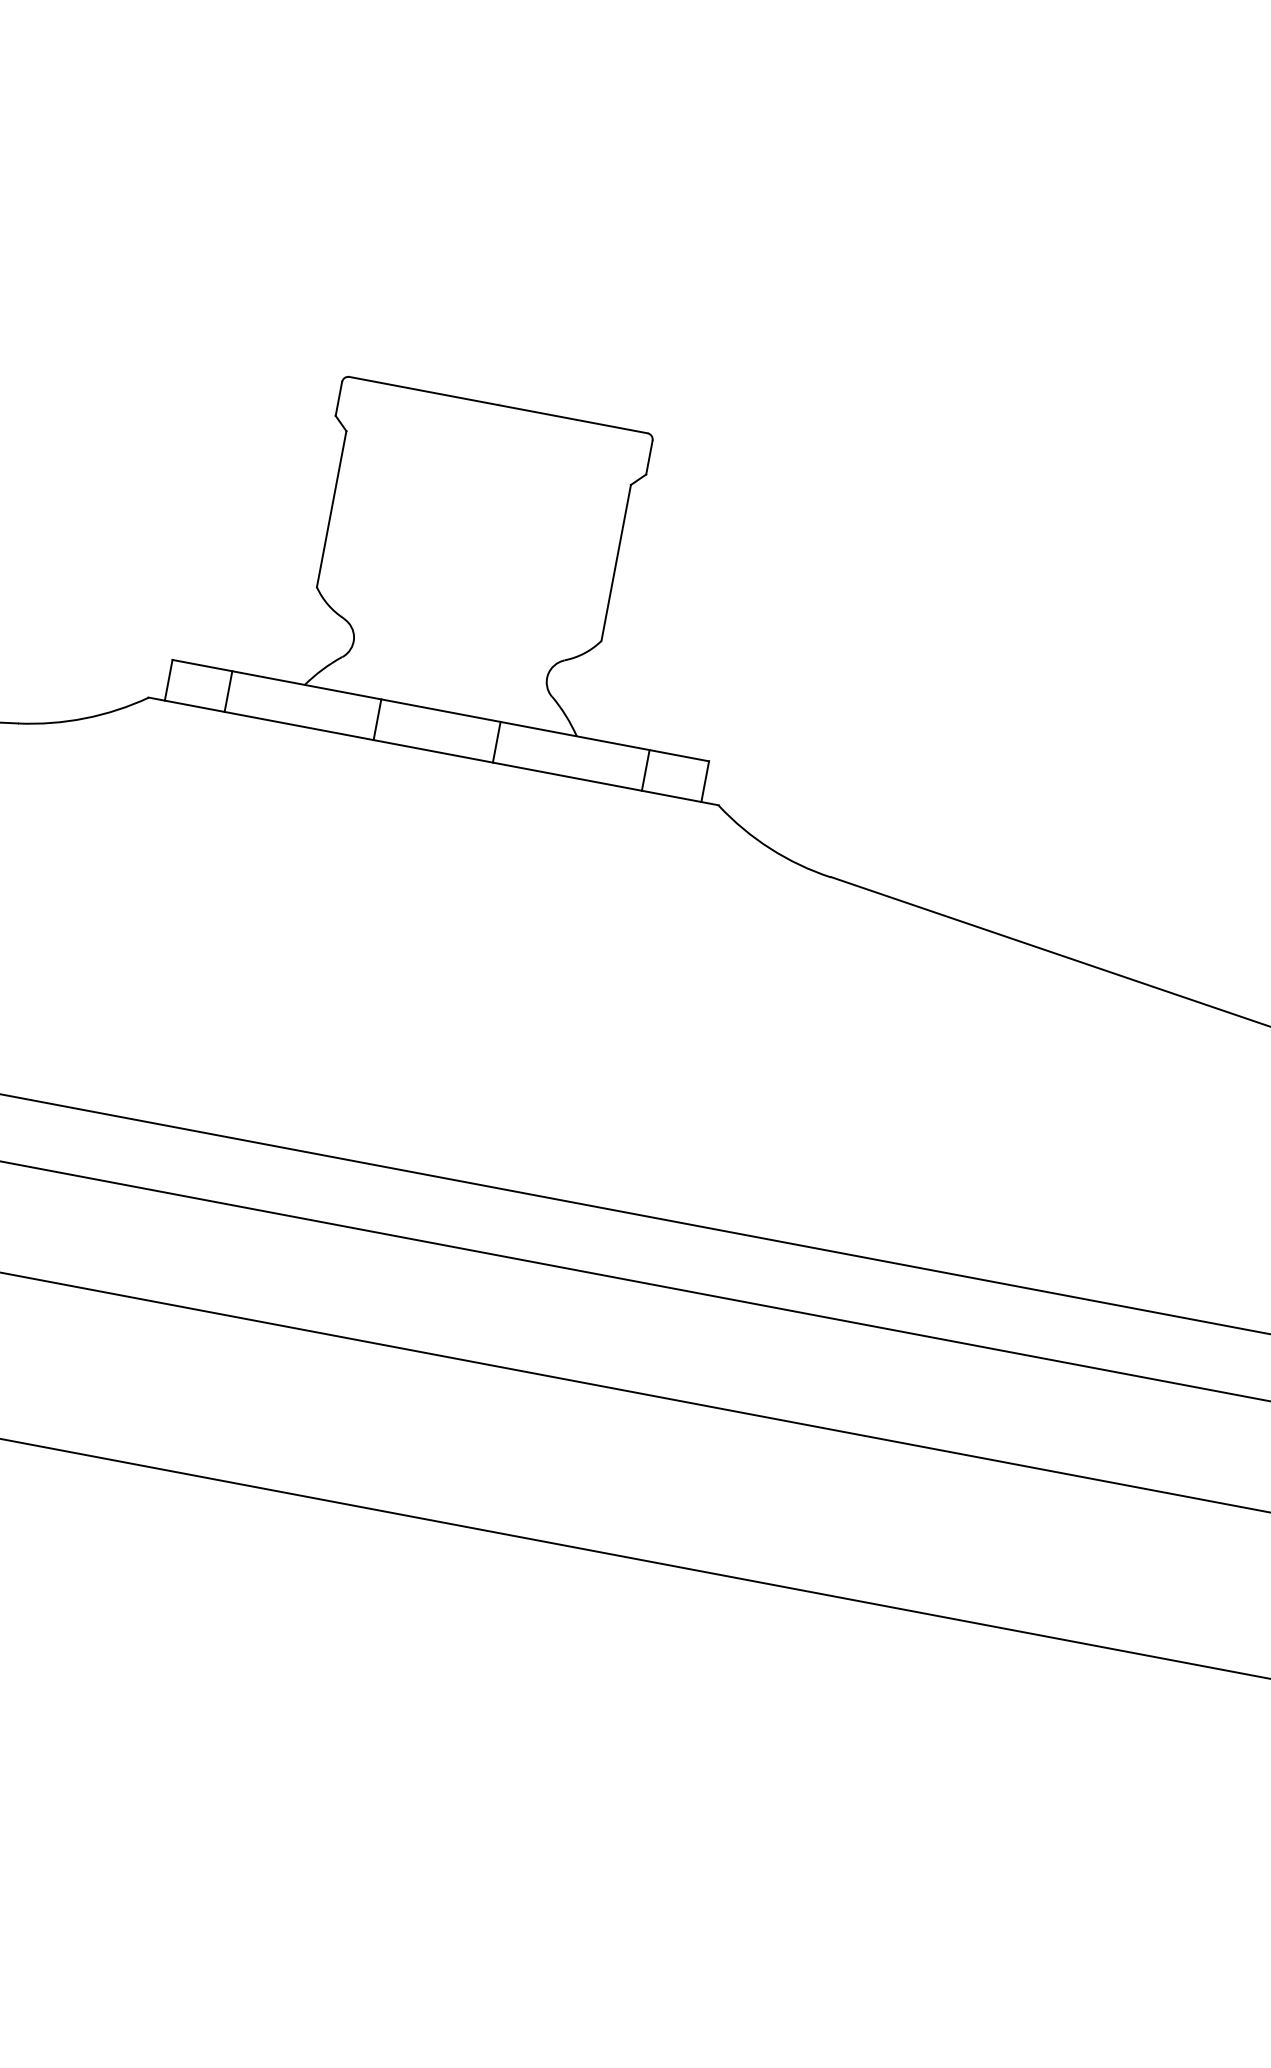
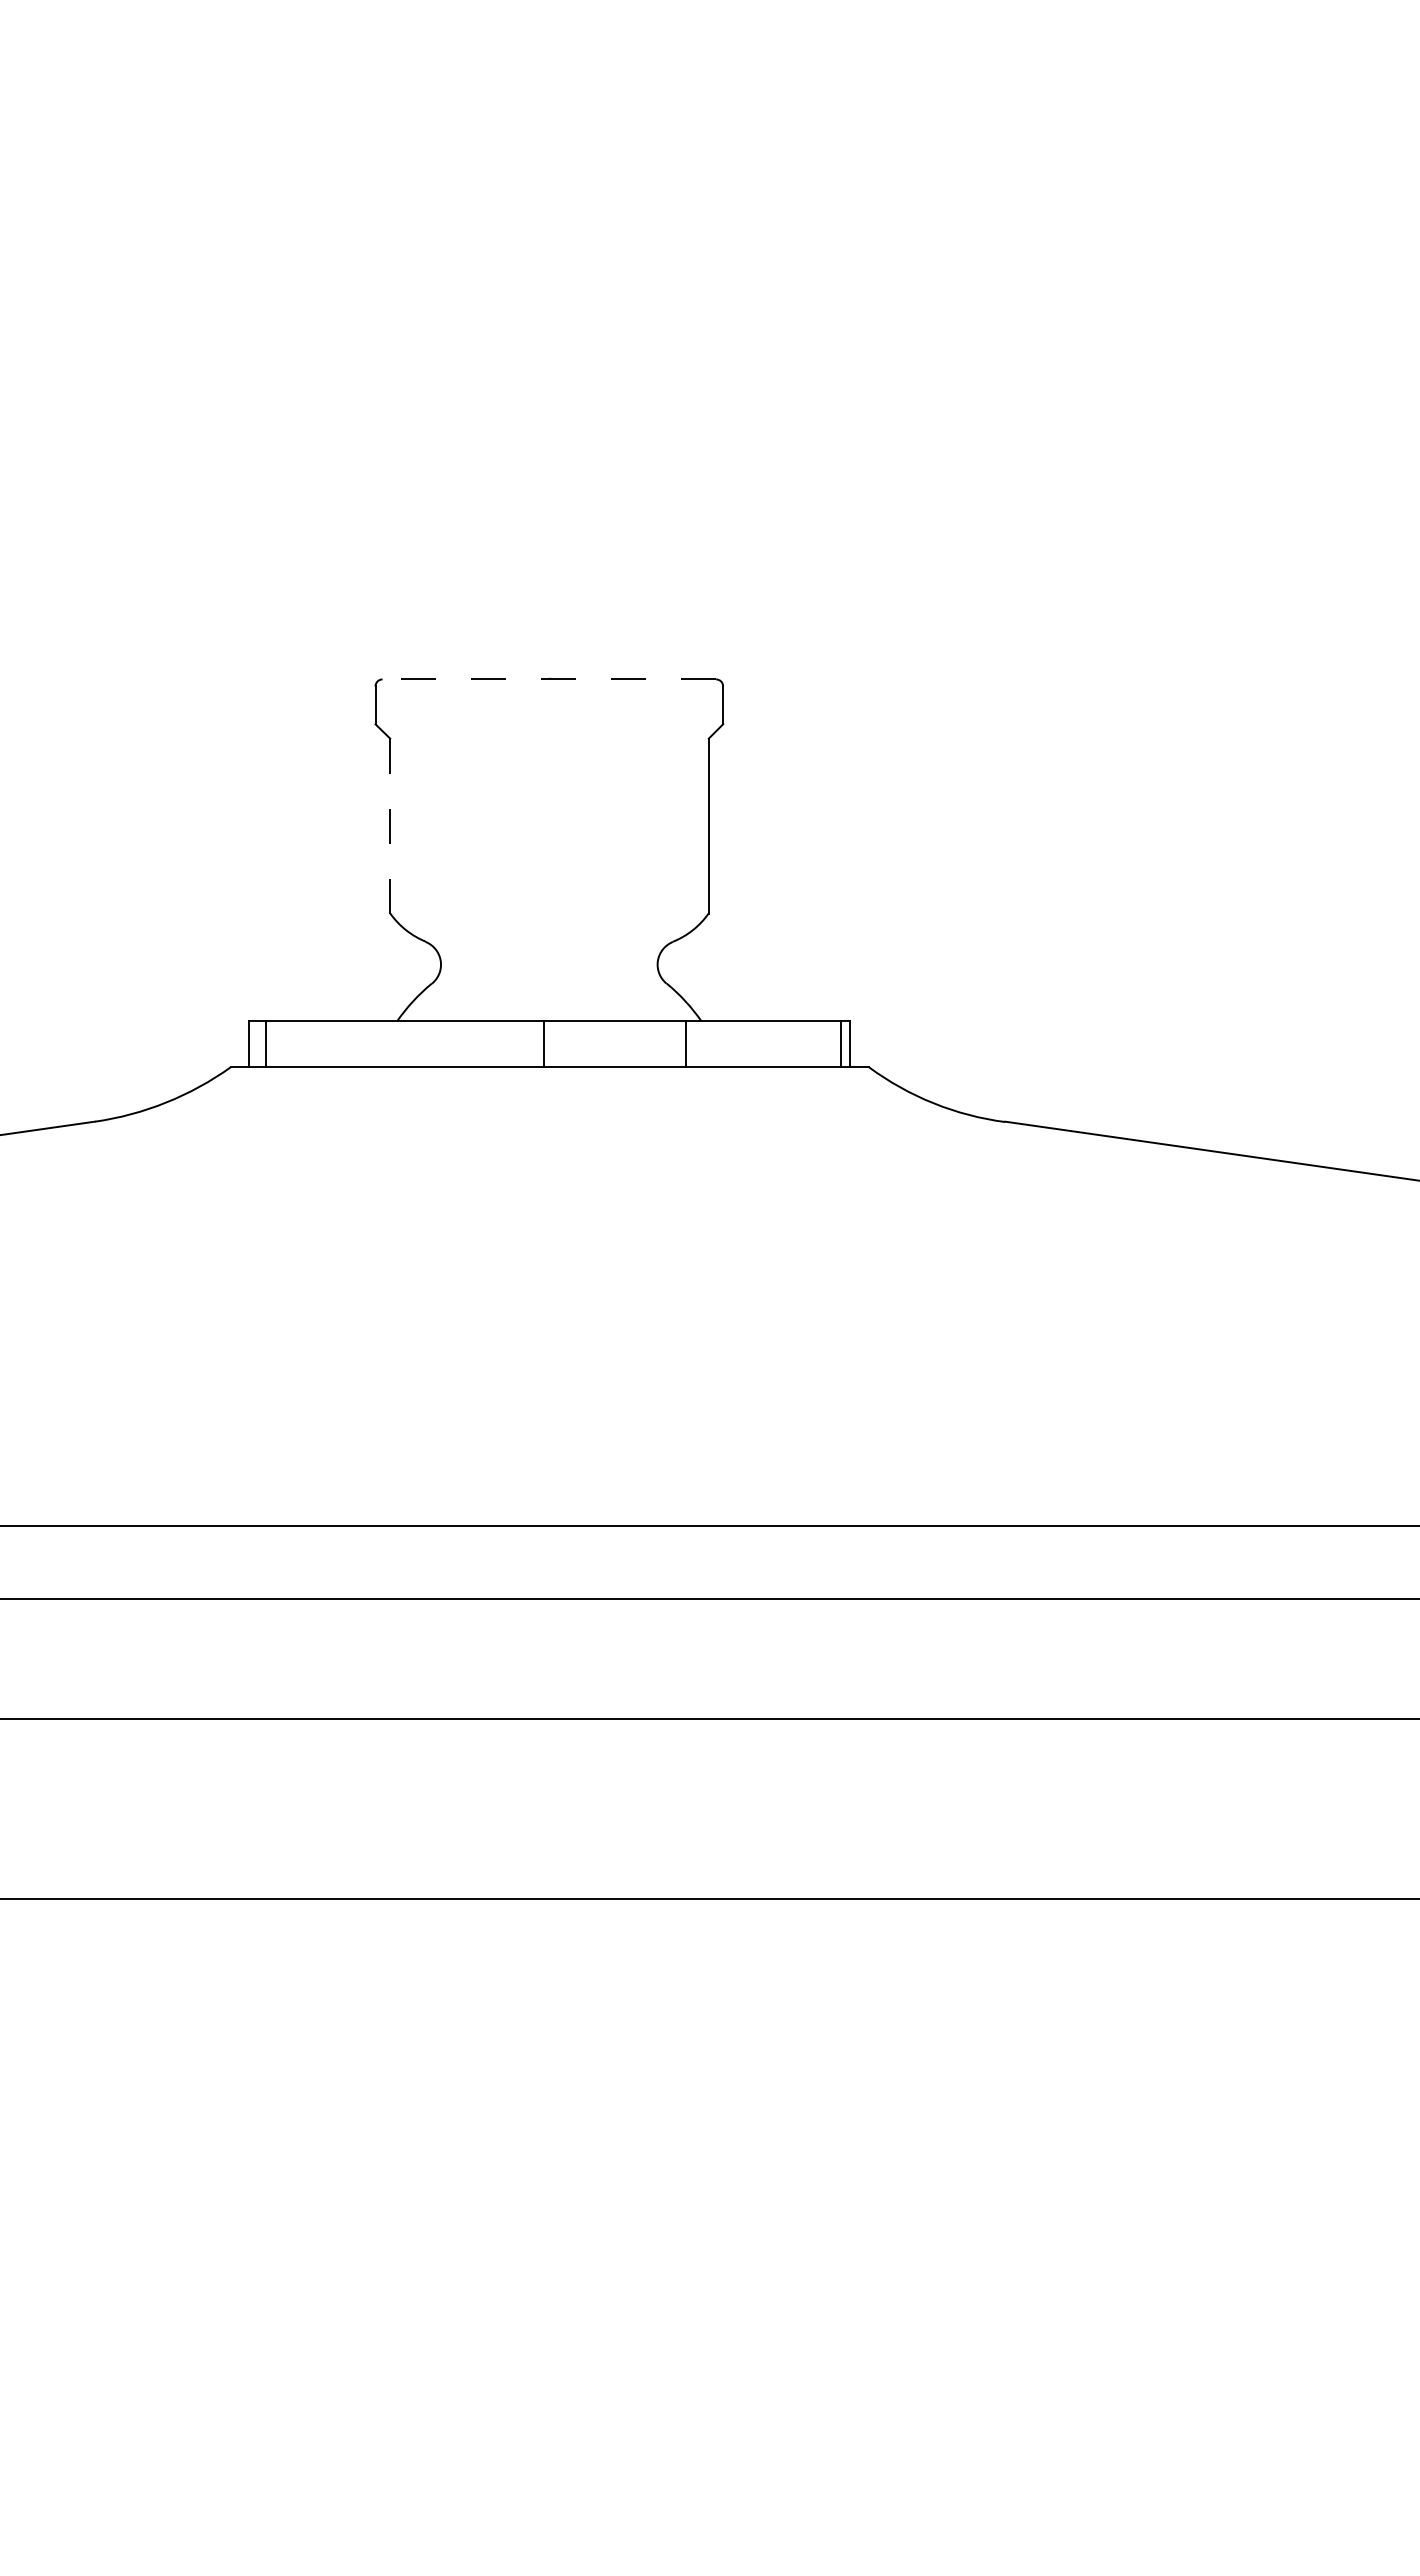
line: (498, 405) -> (549, 679), solid -> dashed
line: (331, 509) -> (390, 826), solid -> dashed
line: (228, 691) -> (265, 1044), moved
line: (377, 719) -> (543, 1044), moved
line: (496, 742) -> (686, 1044), moved
line: (646, 770) -> (841, 1044), moved

